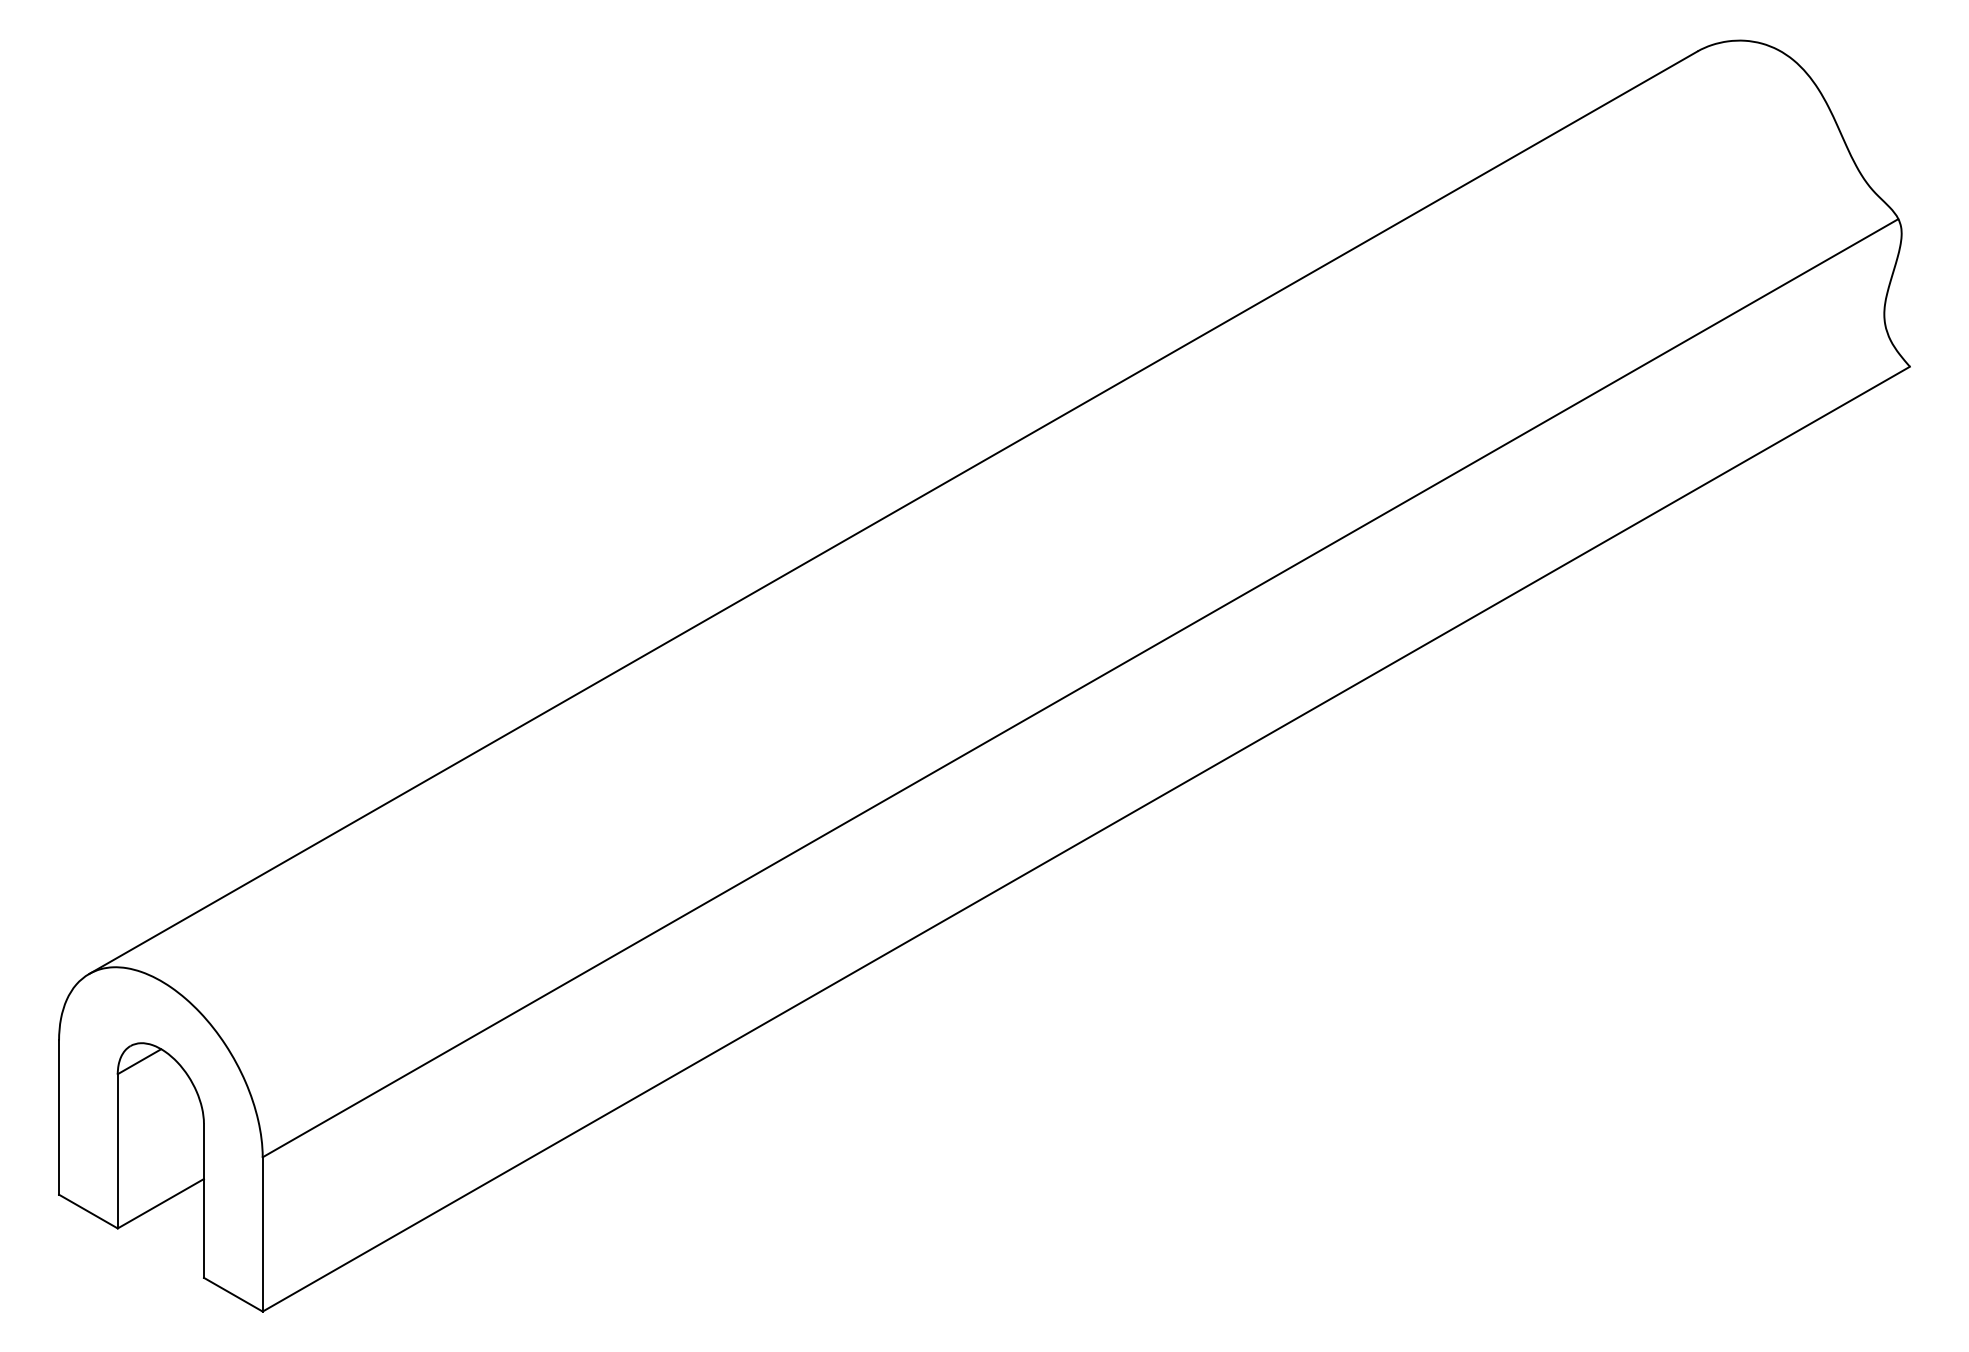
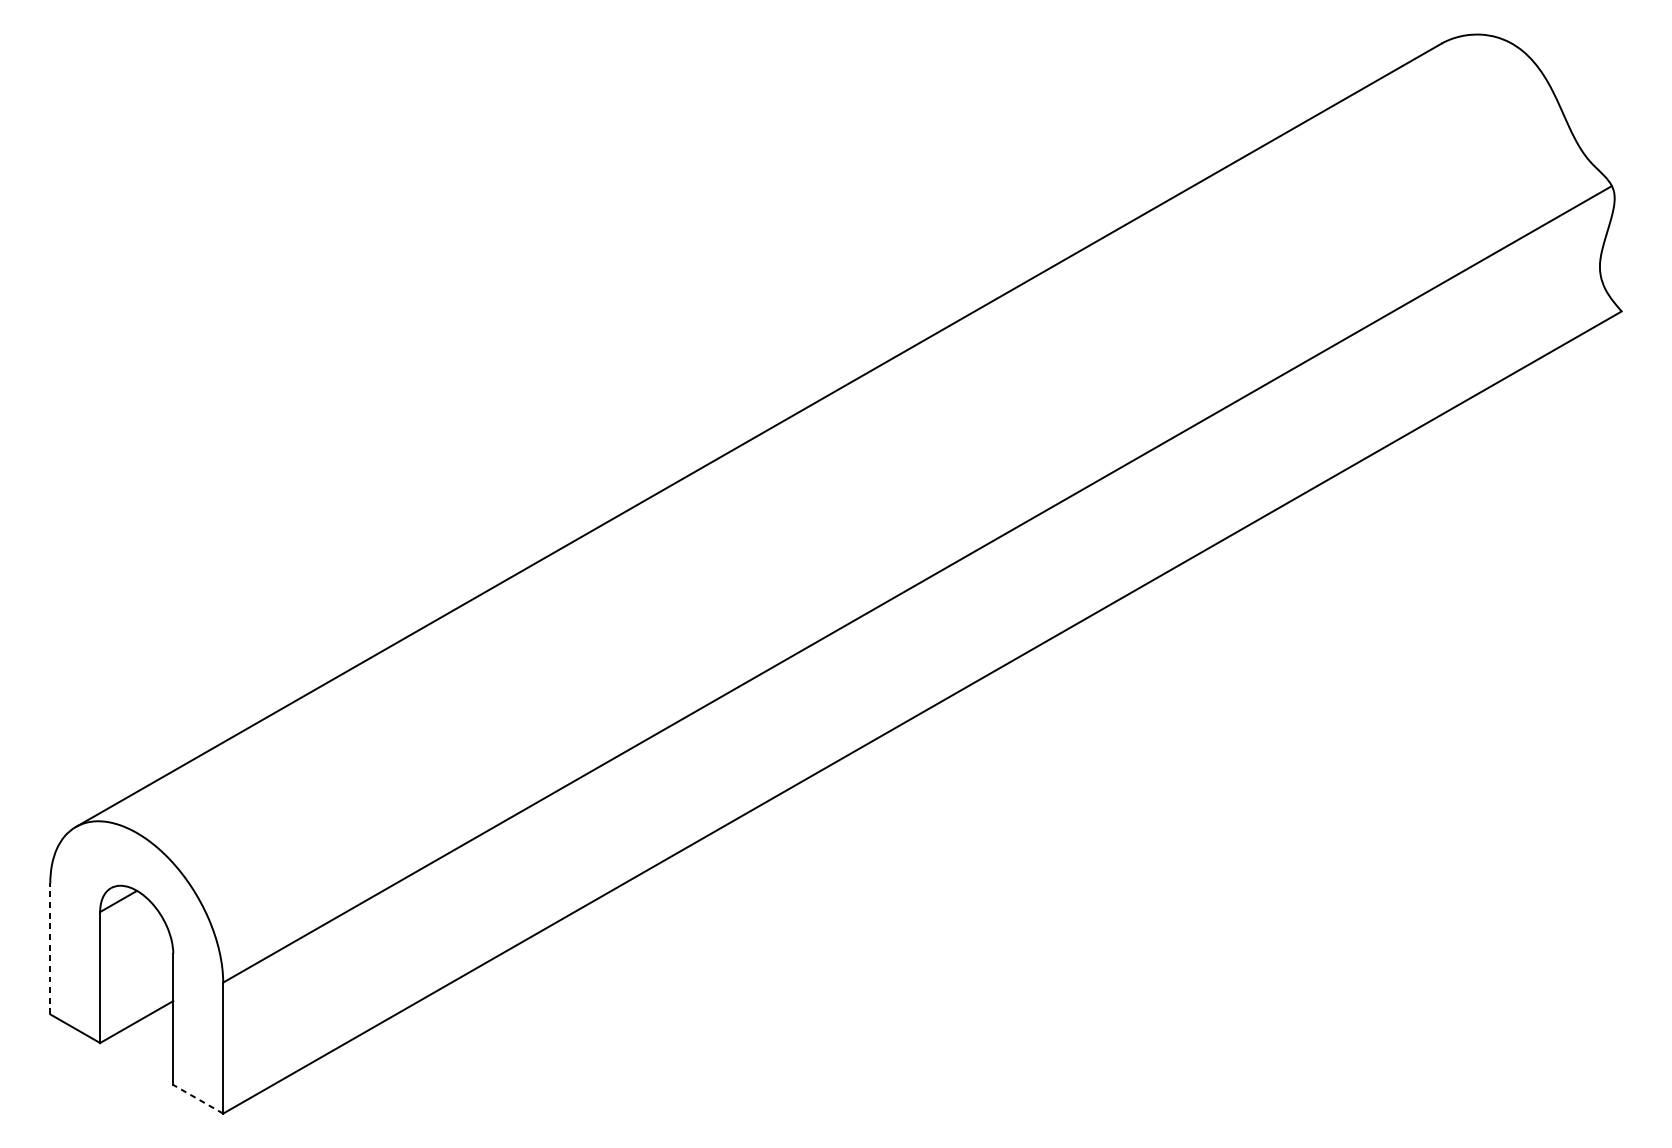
line: (59, 1117) -> (50, 948), solid -> dashed
line: (233, 1294) -> (198, 1099), solid -> dashed

